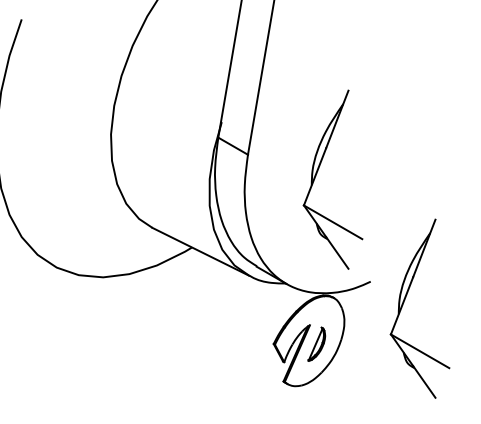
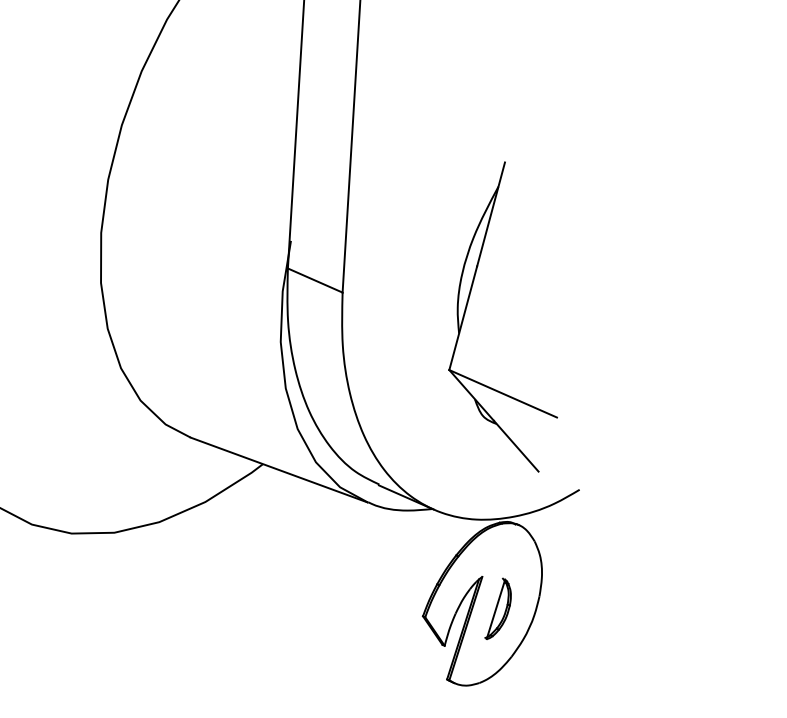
part: (405, 300) -> (643, 515), removed

